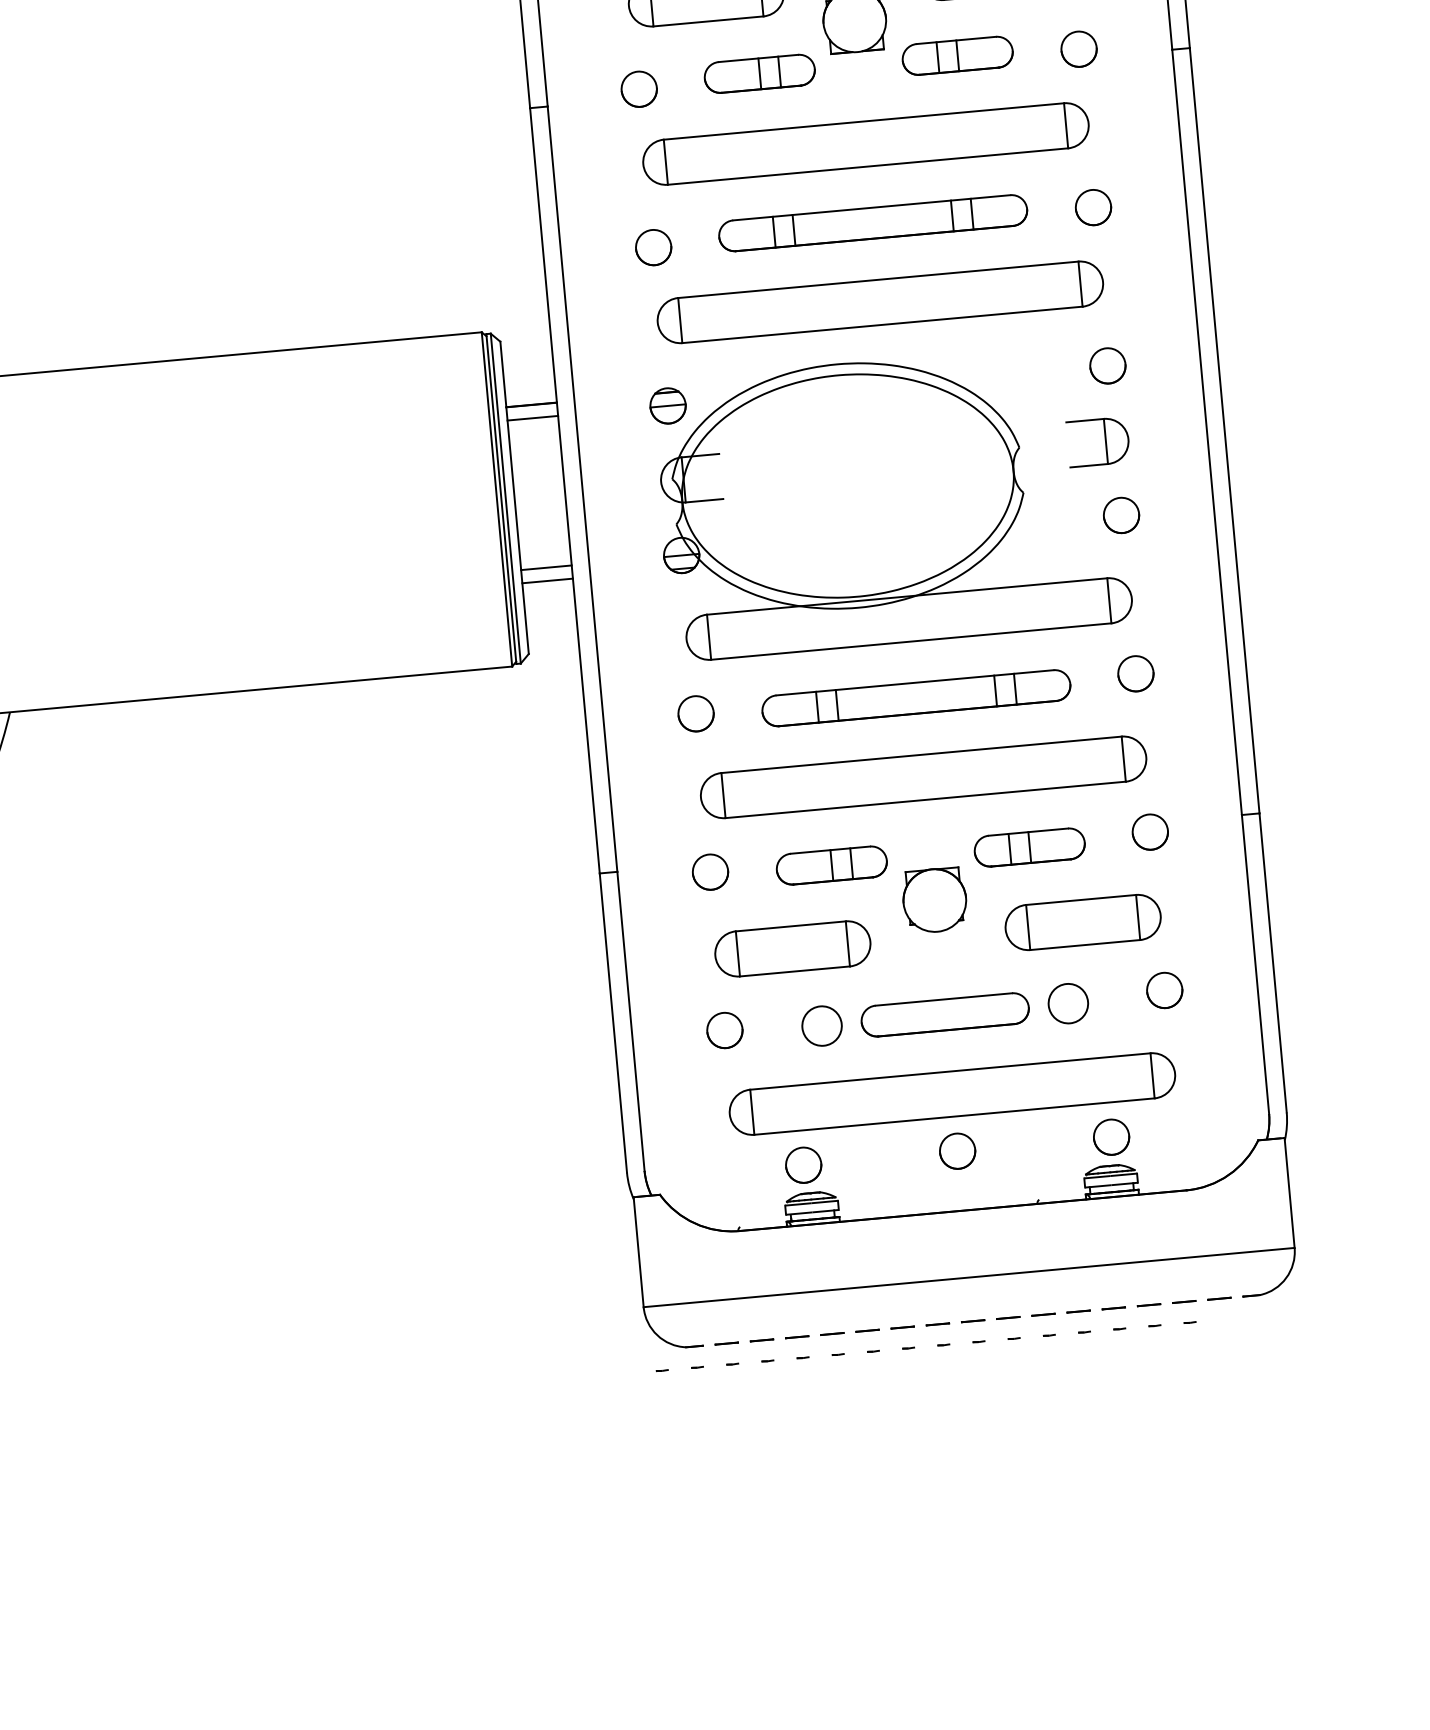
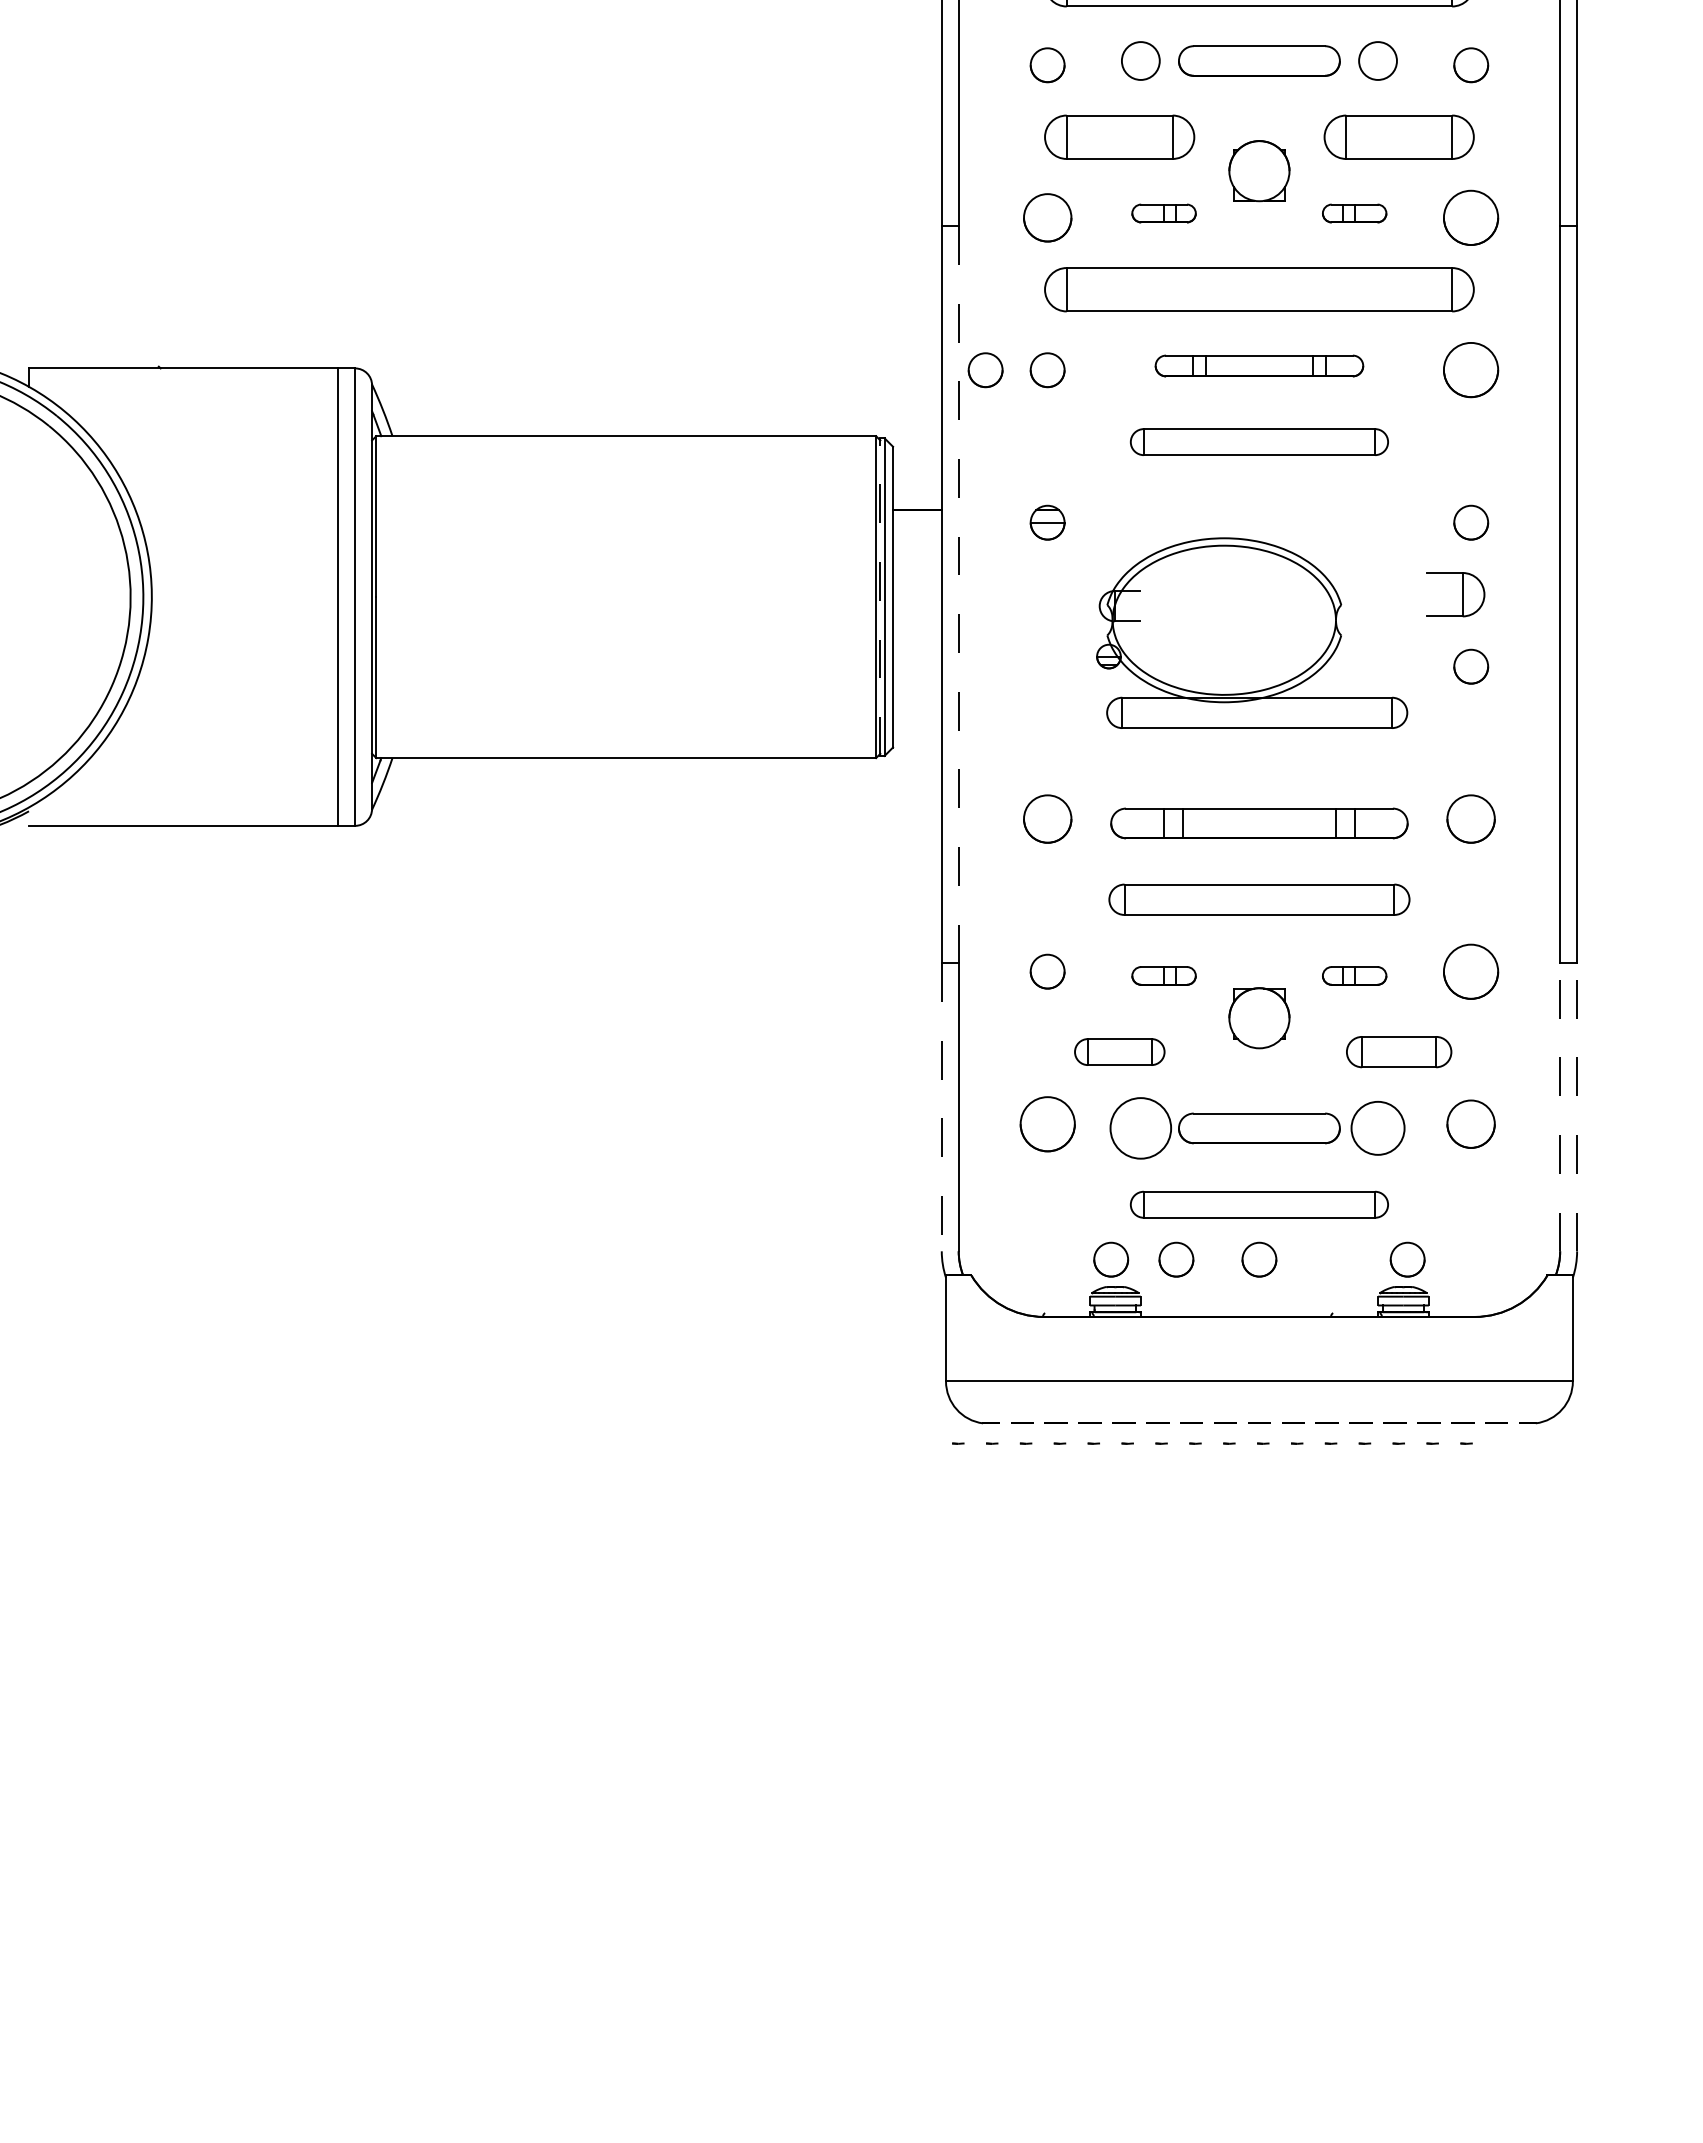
part: (1079, 48) -> (1471, 217), size x1.6
part: (957, 55) -> (1354, 213), size x0.6
part: (759, 73) -> (1163, 213), size x0.6
part: (639, 89) -> (1047, 217), size x1.4
part: (1093, 207) -> (1471, 370), size x1.6
part: (873, 222) -> (1259, 365), size x0.7
part: (589, 253) -> (985, 370), added
part: (880, 301) -> (1259, 441), size x0.6
line: (532, 418) -> (917, 522), removed
line: (582, 488) -> (958, 594), solid -> dashed
line: (501, 499) -> (880, 597), solid -> dashed
part: (890, 500) -> (1251, 632), size x0.7
line: (546, 567) -> (917, 666), removed
line: (547, 581) -> (917, 679), removed
part: (1136, 674) -> (1471, 819), size x1.4
part: (695, 714) -> (1047, 819), size x1.4
part: (923, 777) -> (1259, 899), size x0.7
part: (1150, 831) -> (1471, 971), size x1.6
part: (1029, 847) -> (1354, 975), size x0.6
part: (831, 865) -> (1163, 975), size x0.6
part: (1082, 921) -> (1398, 1051), size x0.7
part: (792, 948) -> (1119, 1051), size x0.6
line: (1273, 962) -> (1577, 1106), solid -> dashed
line: (1255, 963) -> (1560, 1106), solid -> dashed
part: (1164, 989) -> (1471, 1123), size x1.4
circle: (1067, 1003) -> (1377, 1128), size x1.4
line: (613, 1023) -> (941, 1107), solid -> dashed
circle: (821, 1026) -> (1140, 1128), size x1.6
part: (724, 1029) -> (1047, 1123), size x1.6
part: (952, 1093) -> (1259, 1204), size x0.6
part: (871, 1158) -> (1176, 1259), added

